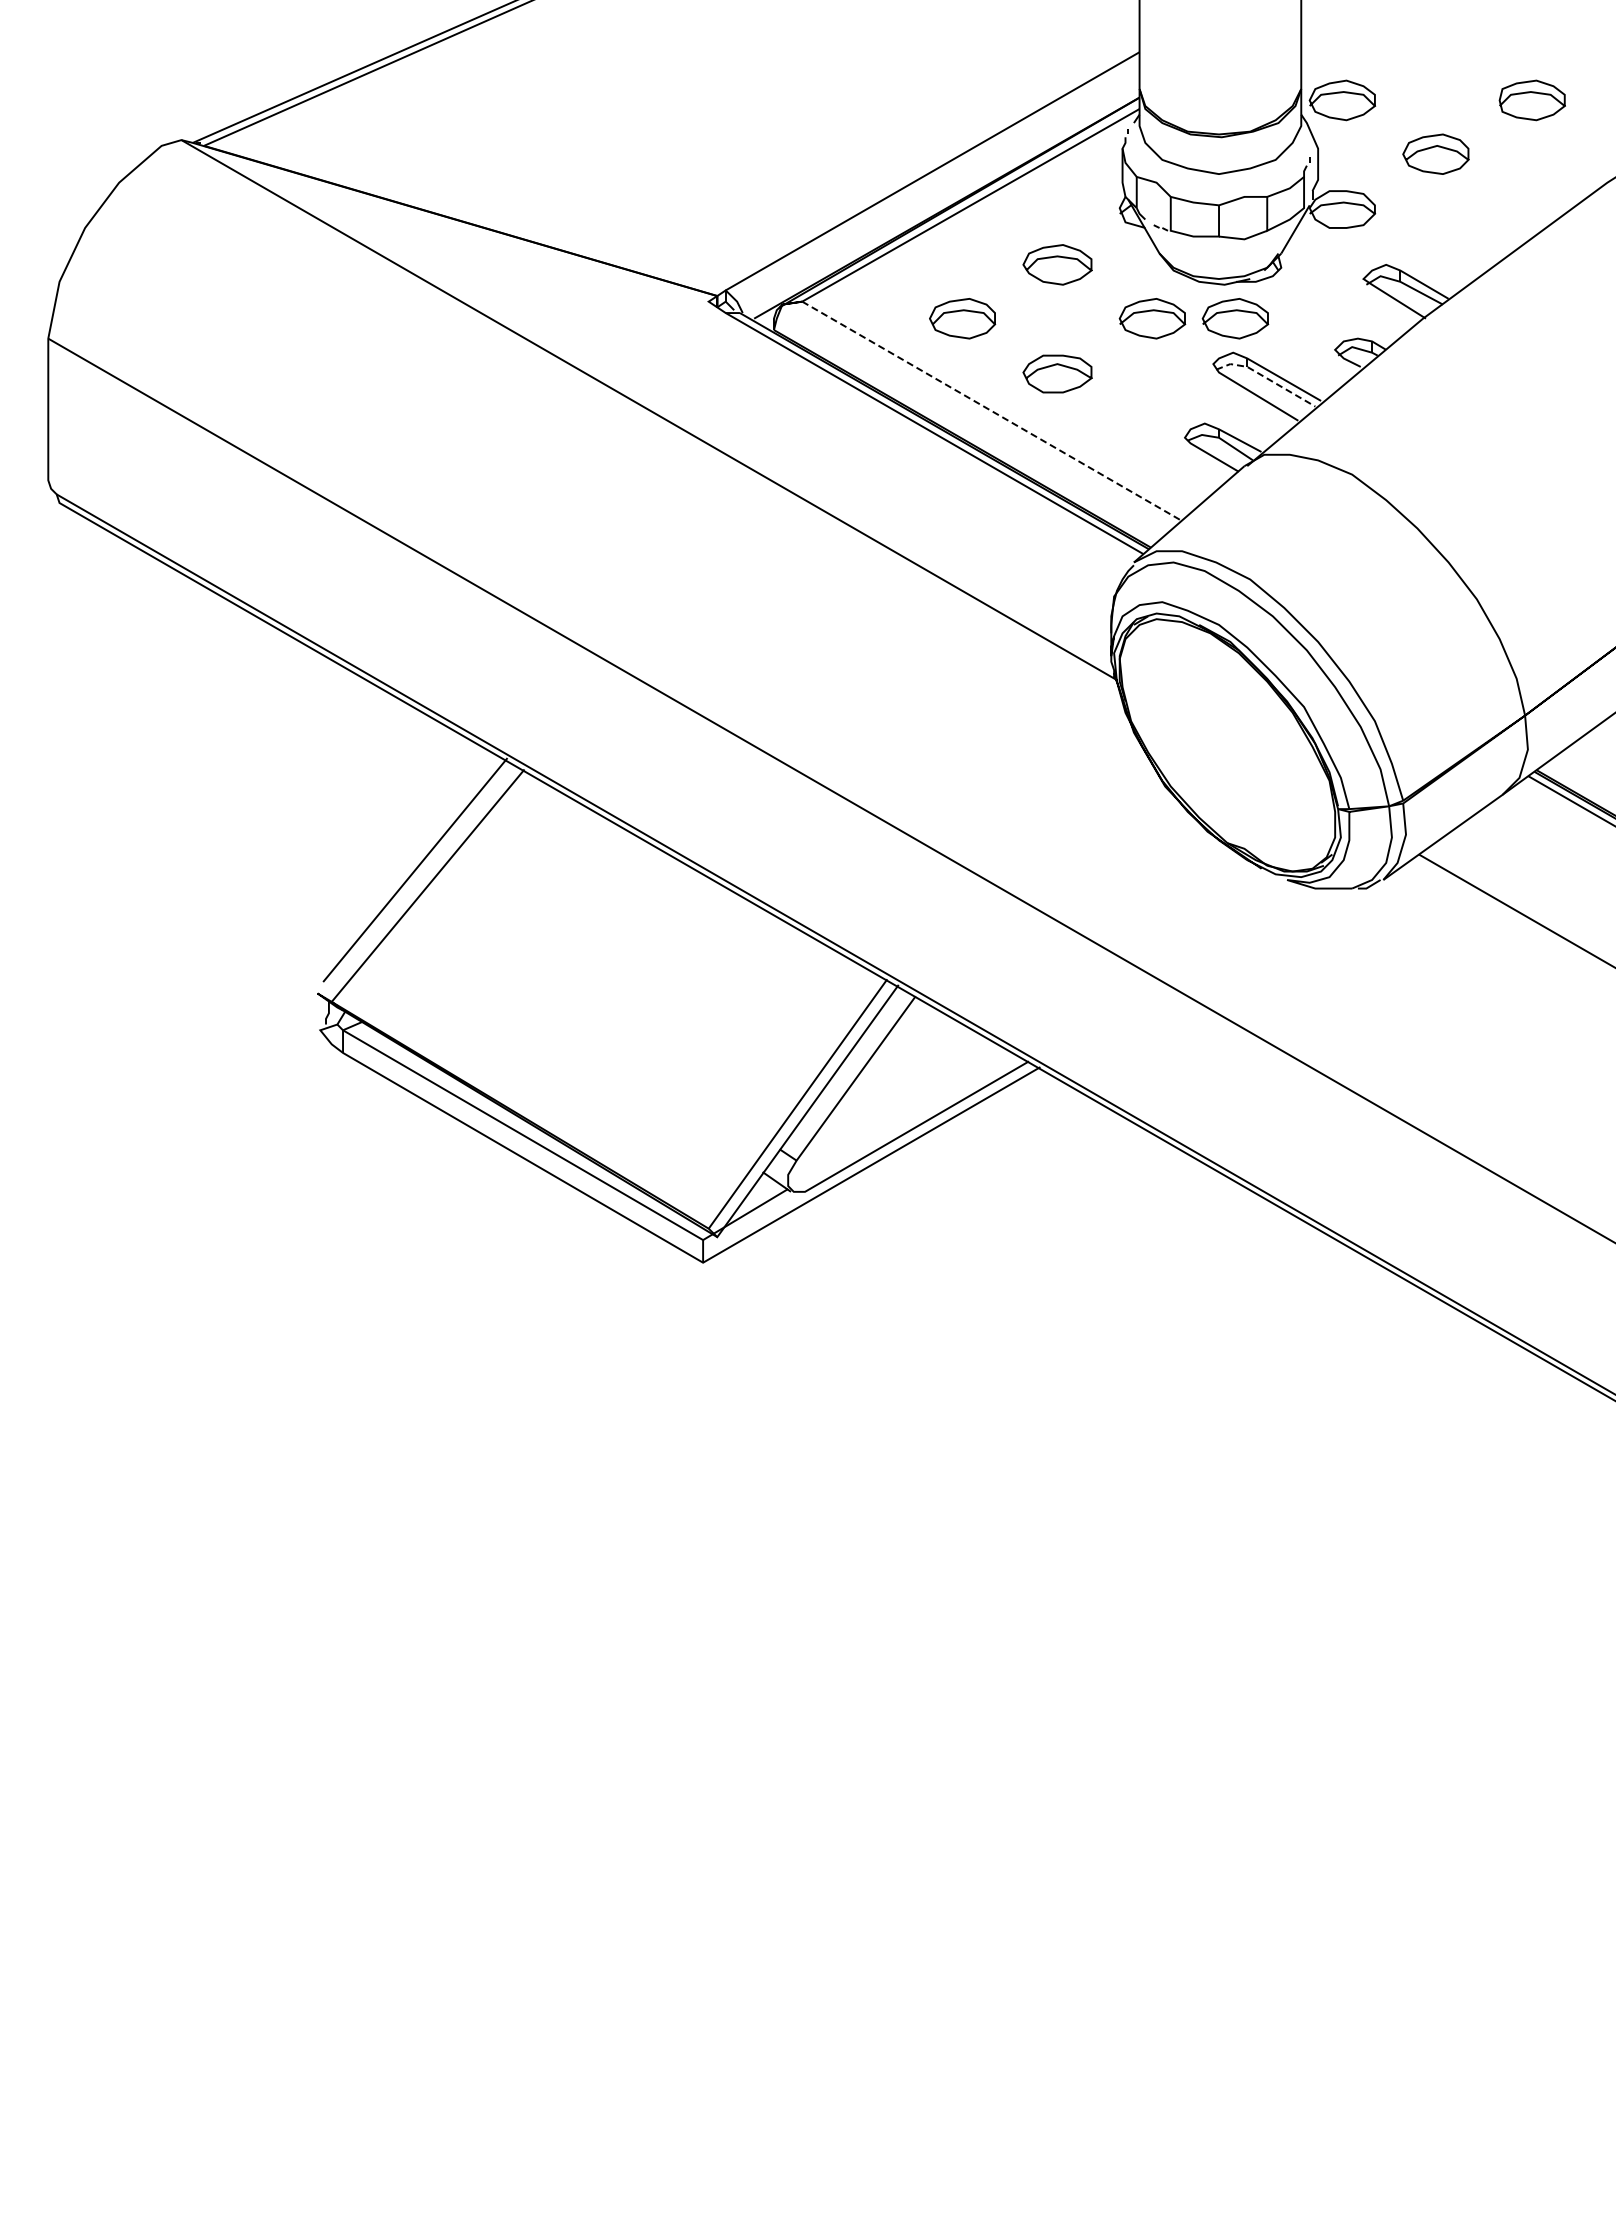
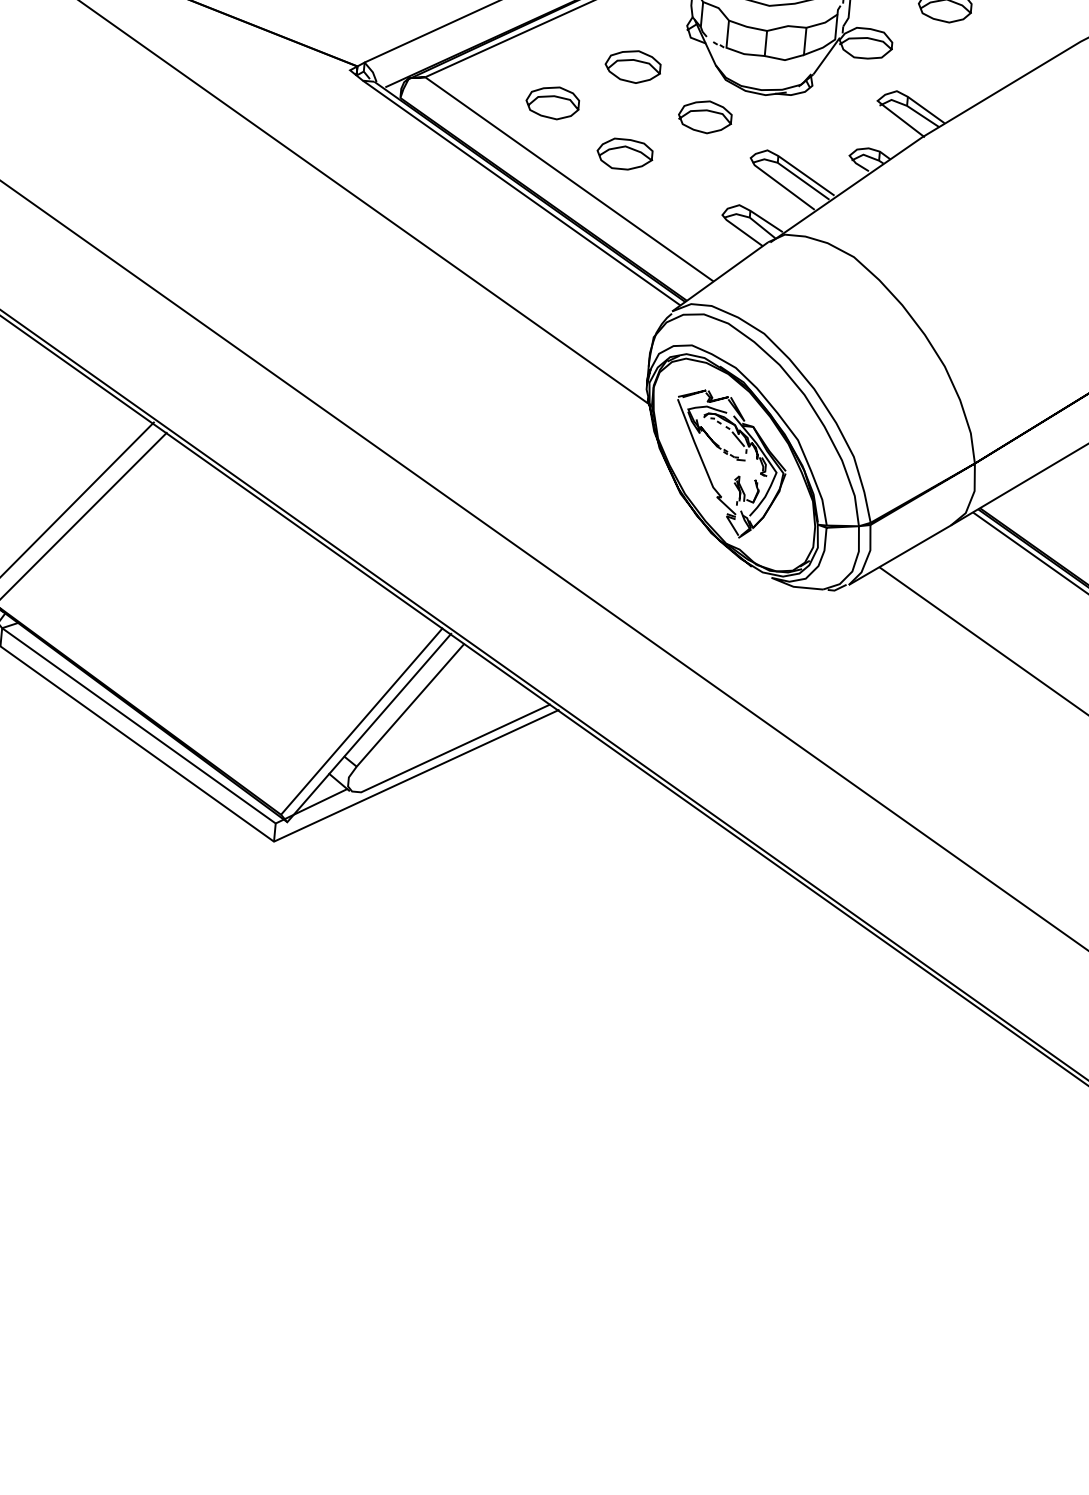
curve: (1235, 311) -> (772, 117), removed
line: (1266, 377) -> (792, 172), dashed -> solid
line: (992, 411) -> (569, 179), dashed -> solid
part: (1225, 735) -> (732, 457), added

